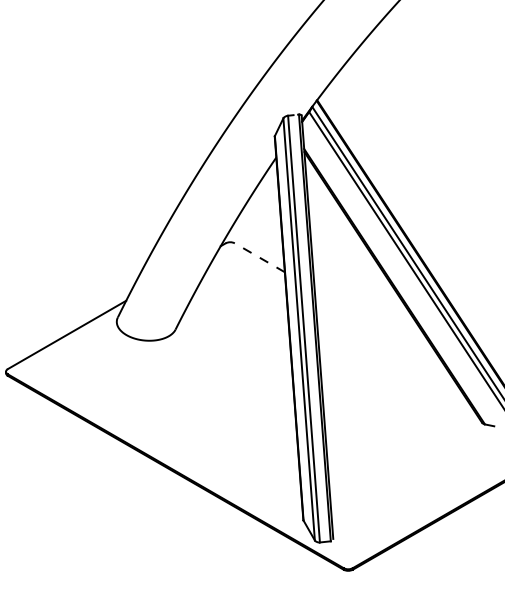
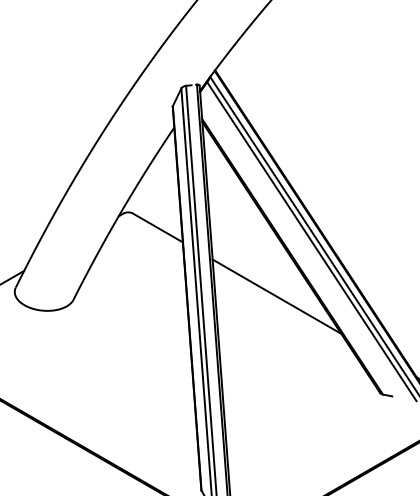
line: (259, 257) -> (157, 227), dashed -> solid
line: (378, 326) -> (276, 296), added

